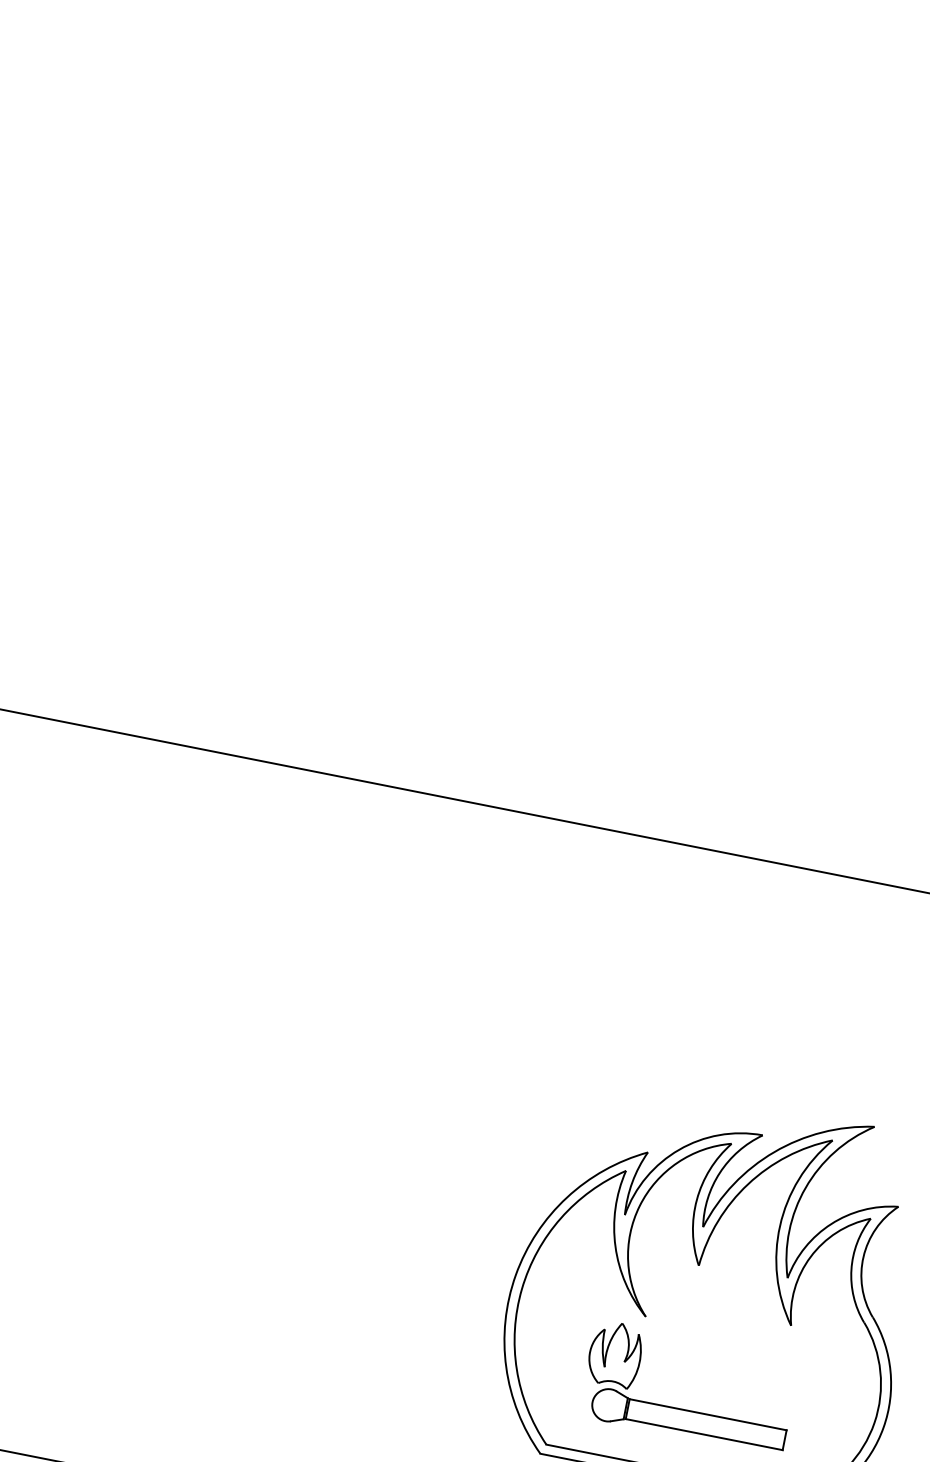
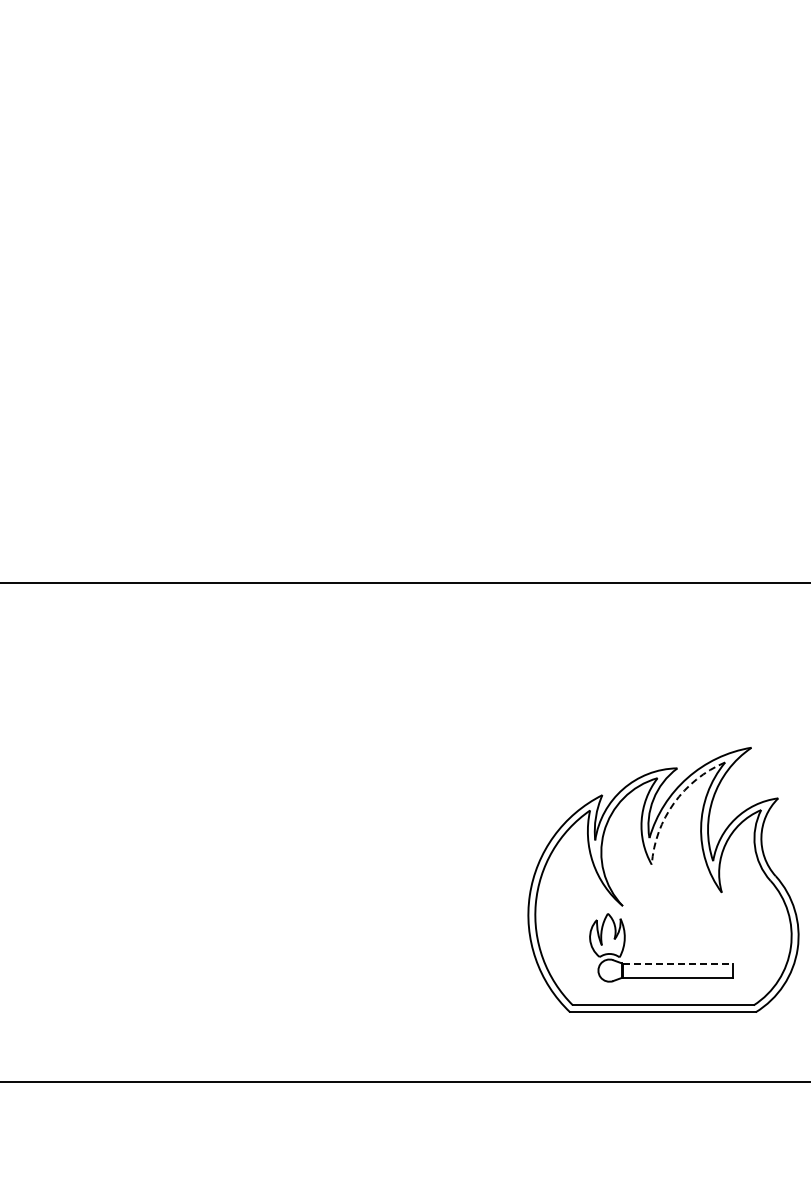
arc: (748, 1184) -> (674, 803), solid -> dashed
line: (707, 1414) -> (677, 963), solid -> dashed

